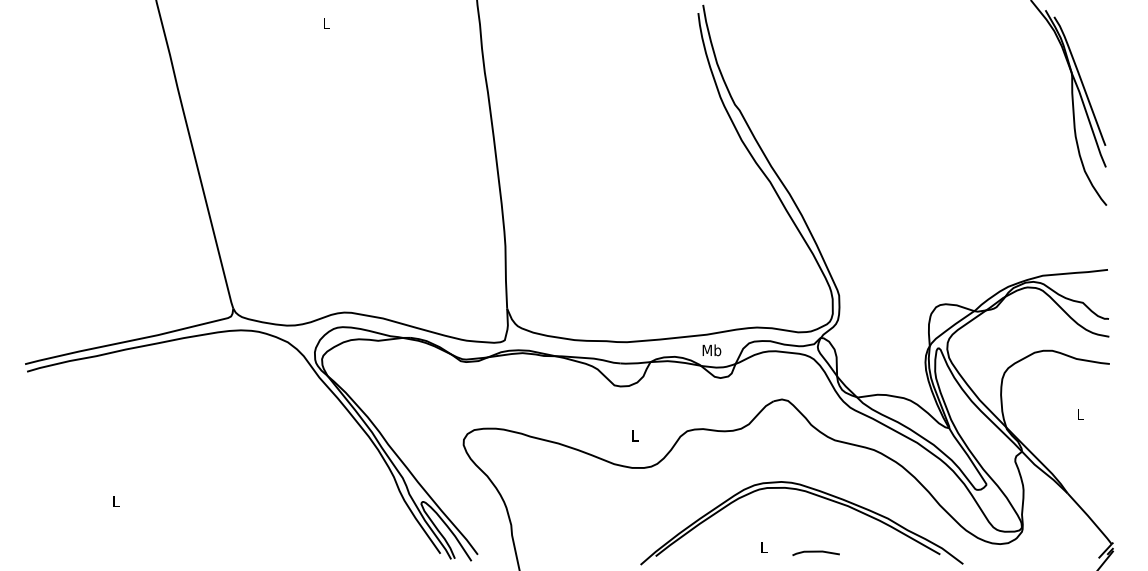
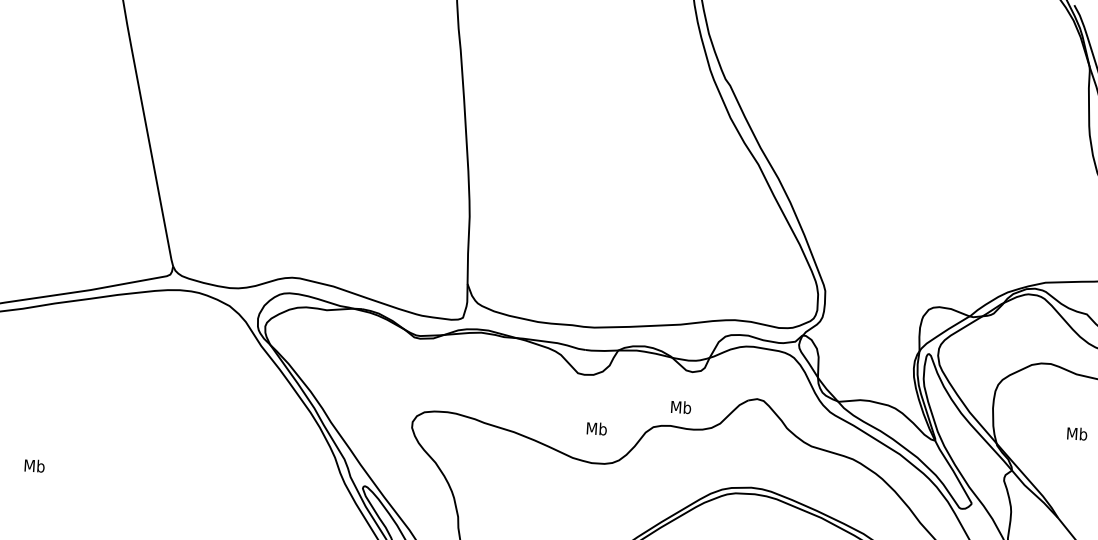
text: (711, 350) -> (680, 407), moved
text: (1080, 413) -> (1077, 433), L -> Mb
text: (634, 435) -> (596, 428), L -> Mb
text: (115, 501) -> (34, 466), L -> Mb

